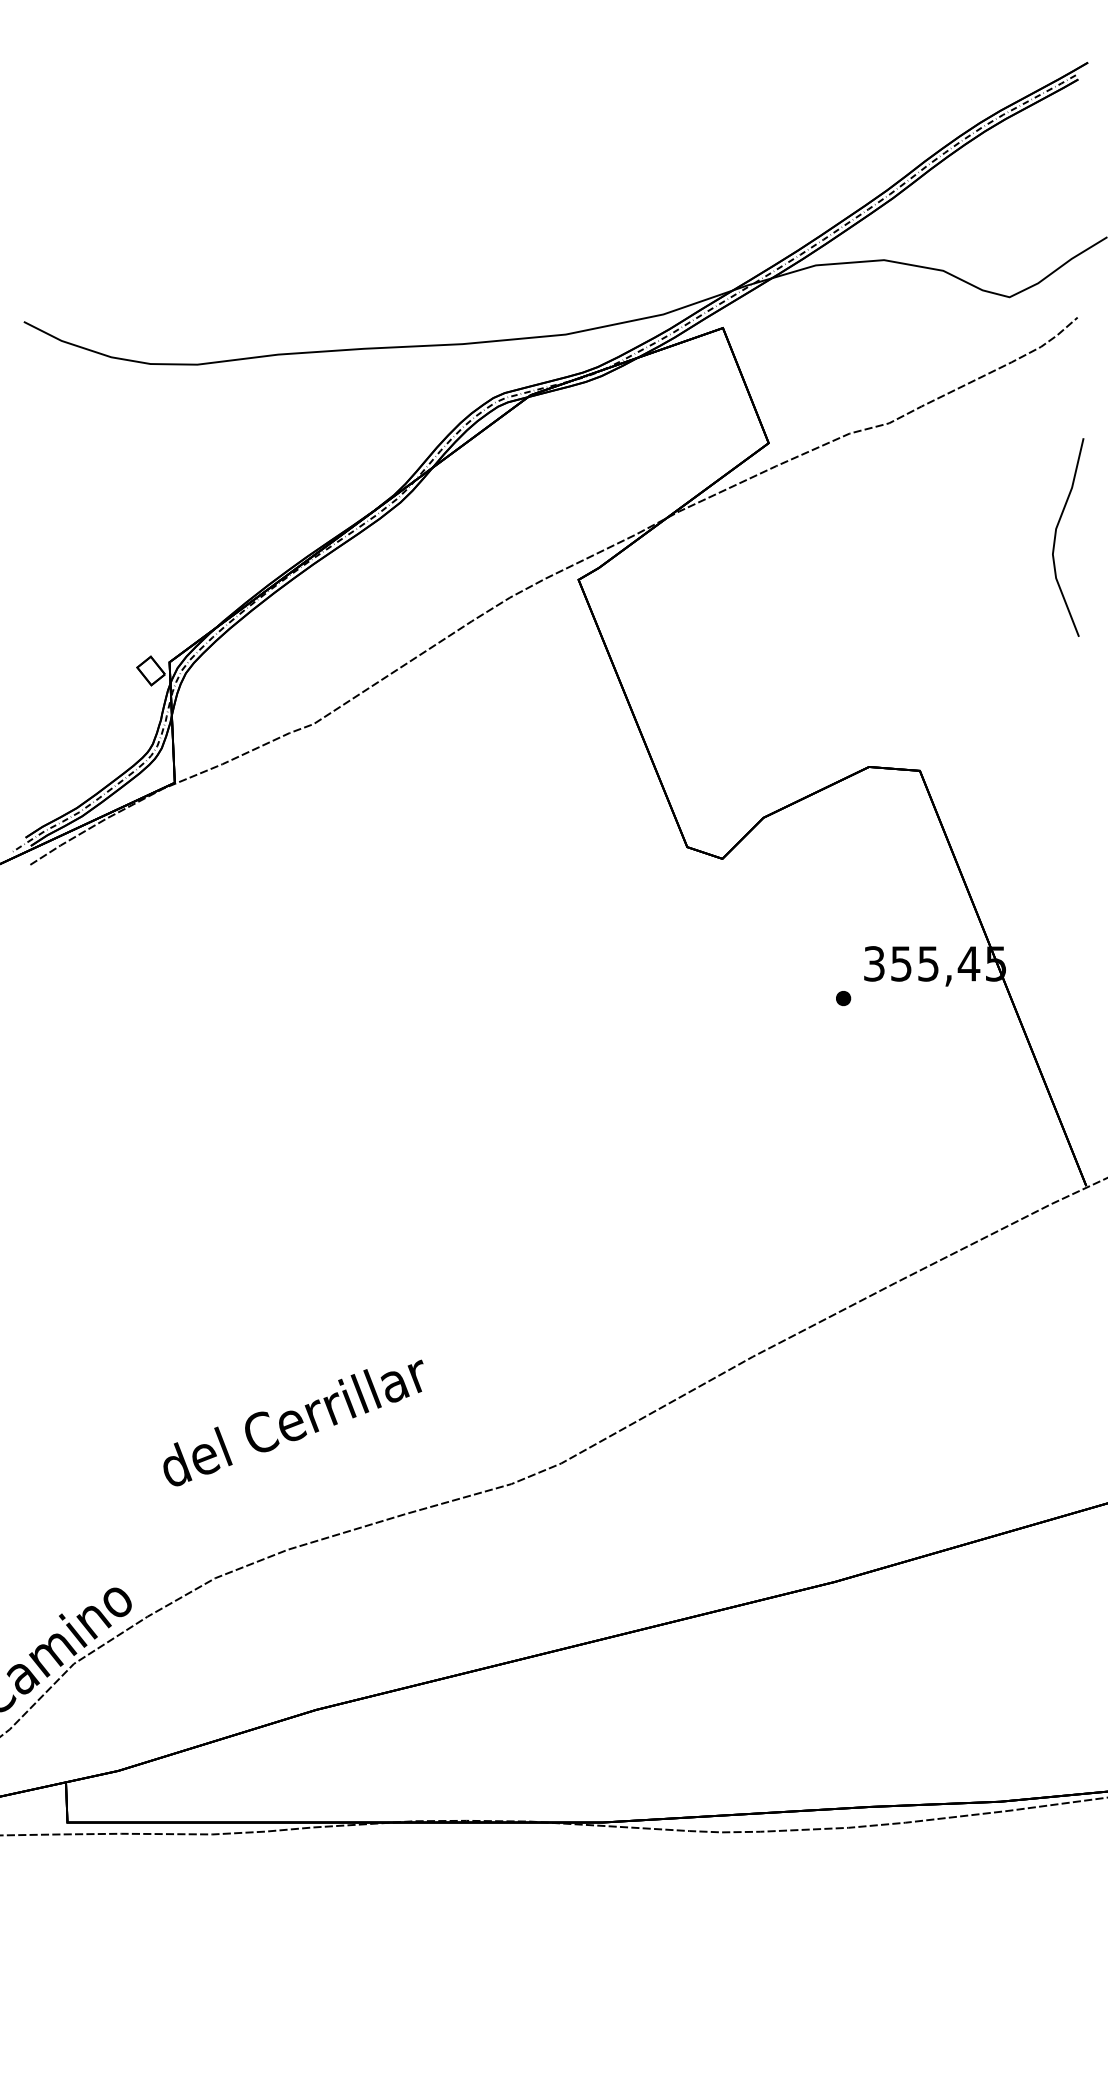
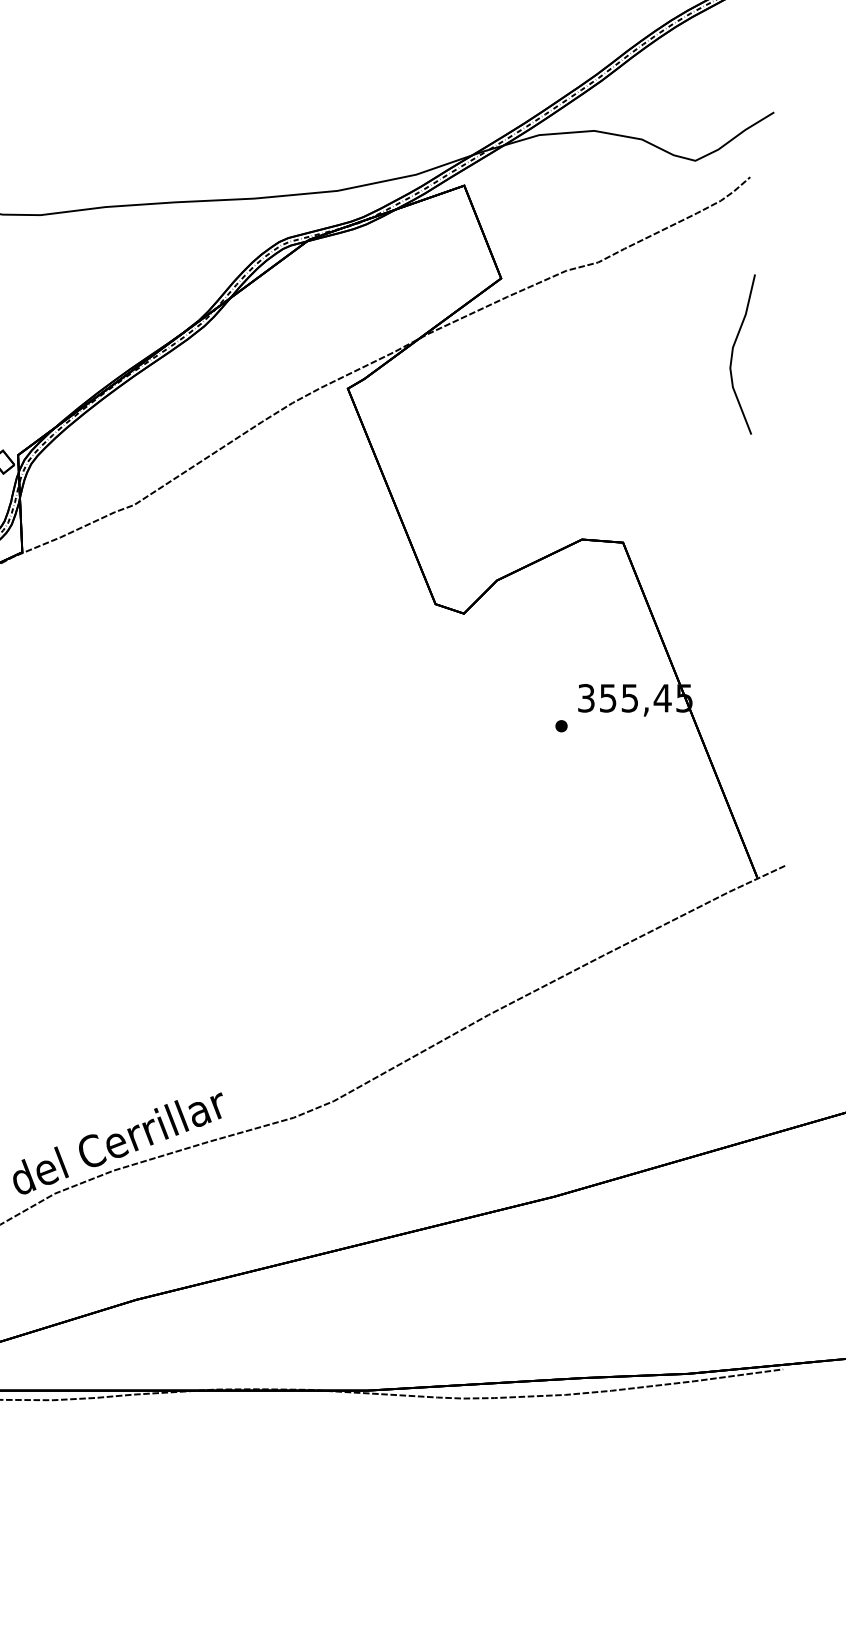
text: (293, 1422) -> (118, 1143), moved

